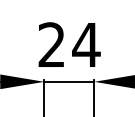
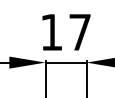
text: (68, 43) -> (65, 31), 24 -> 17

